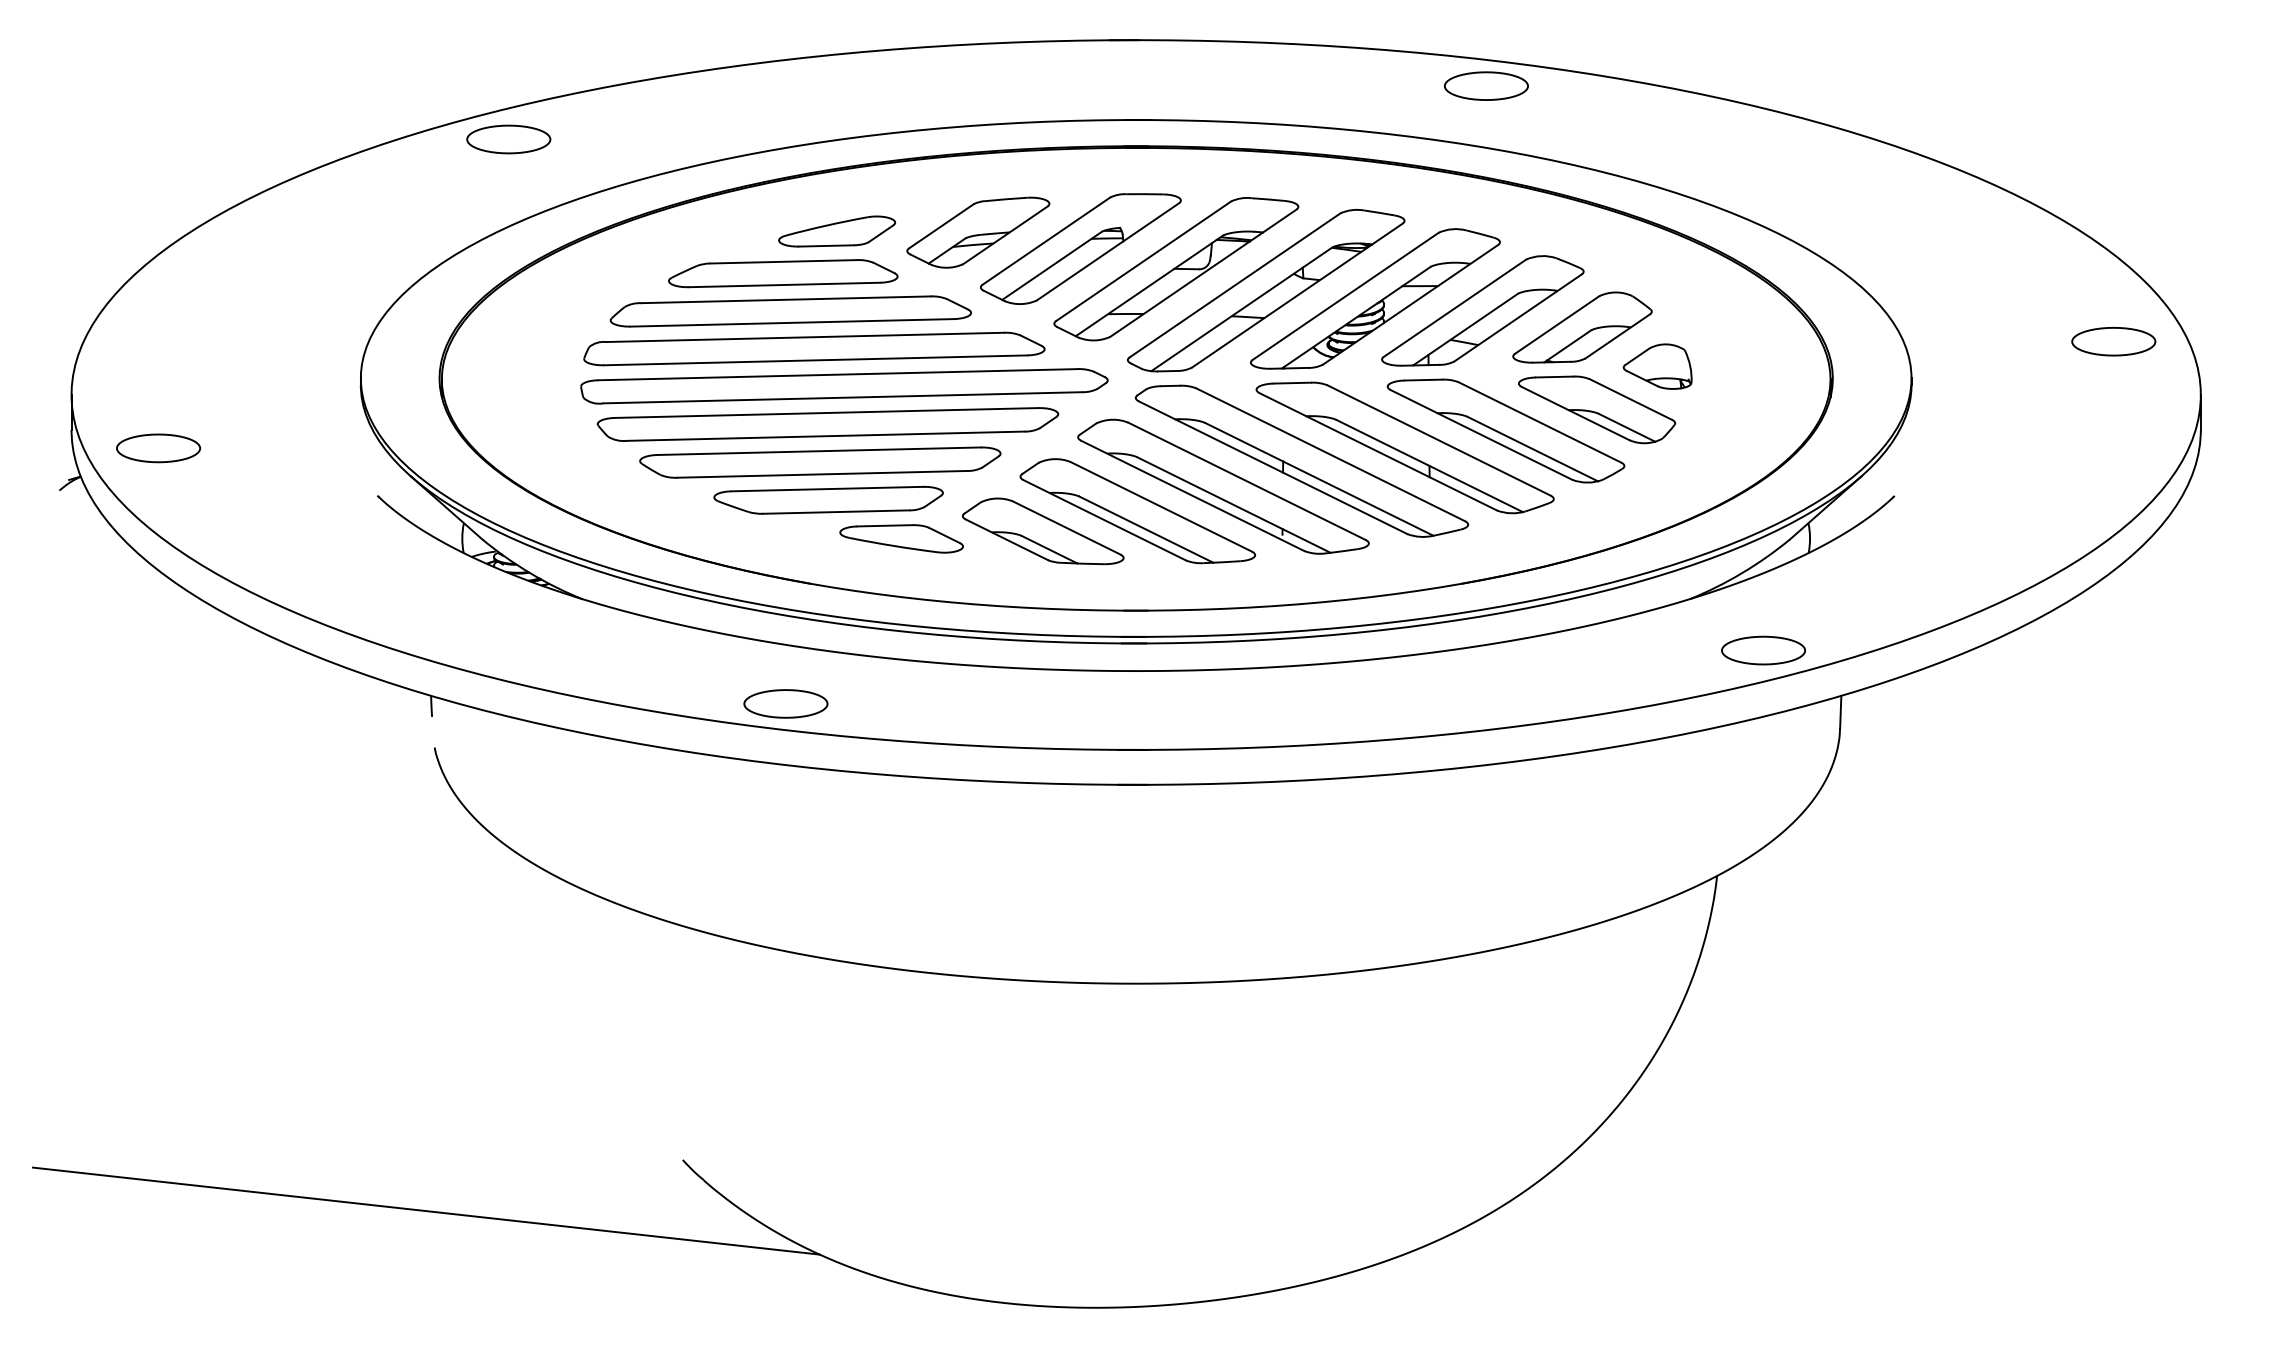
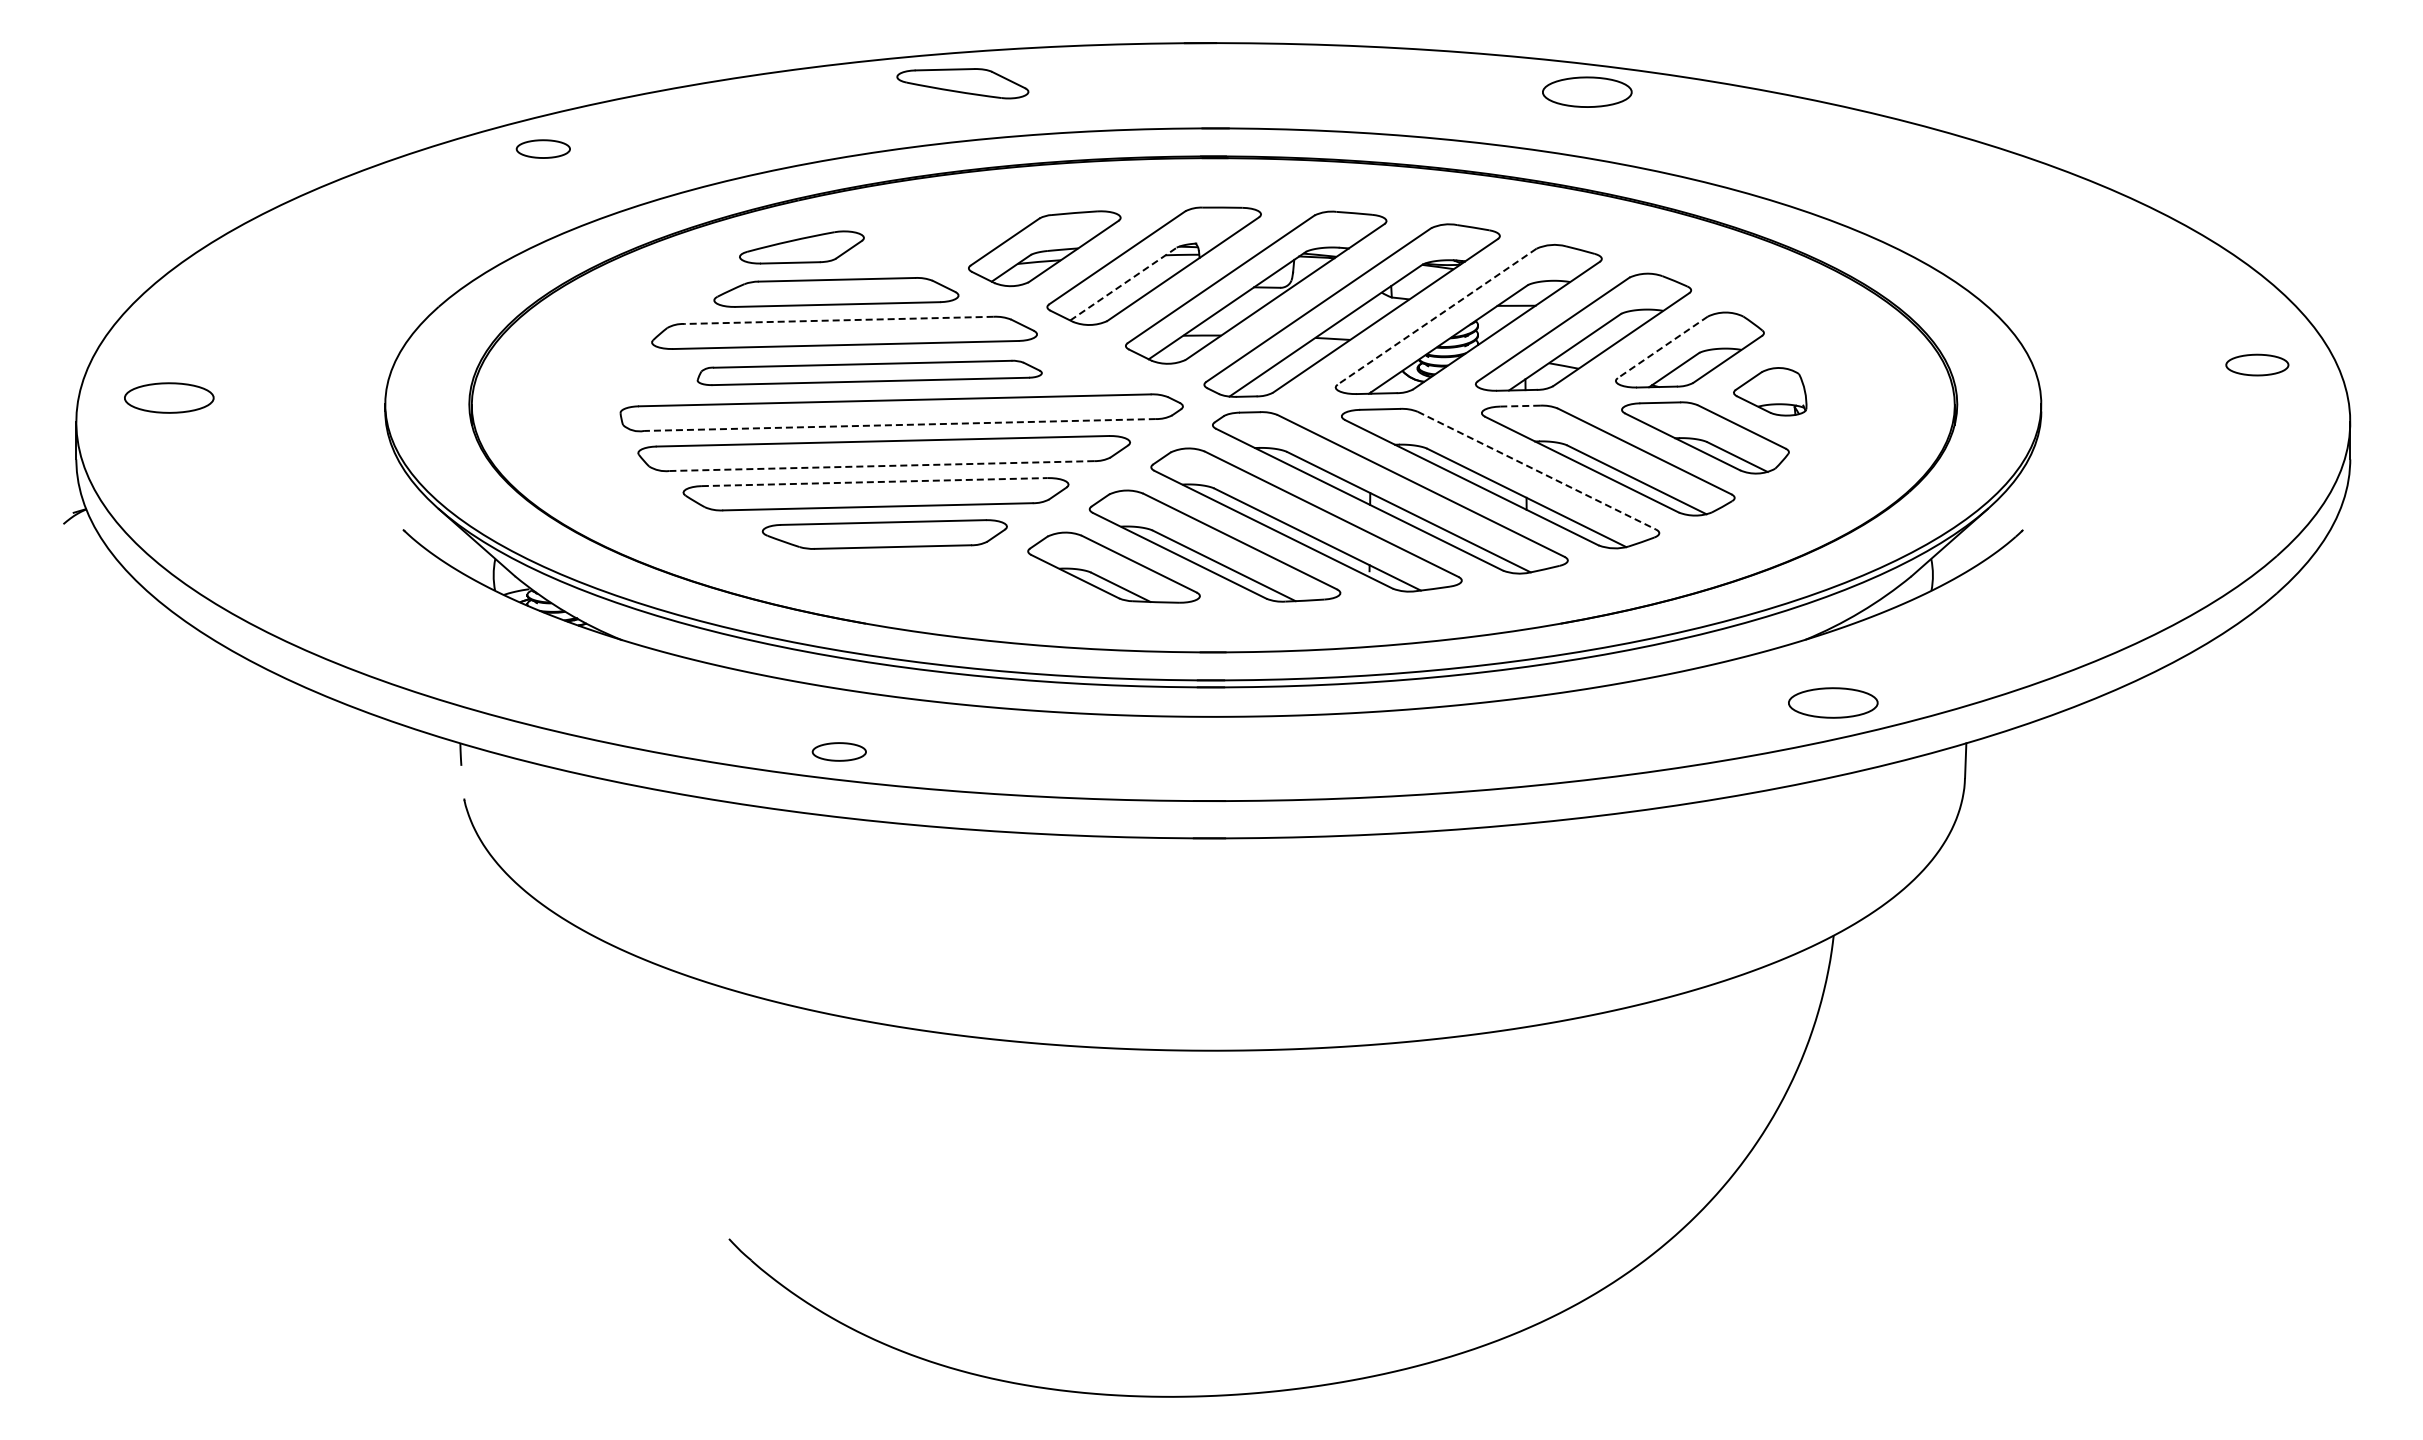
part: (508, 138) -> (543, 148), size x0.6
part: (836, 231) -> (801, 247), moved
line: (1052, 265) -> (1123, 283), solid -> dashed
line: (1345, 296) -> (1436, 316), solid -> dashed
line: (785, 299) -> (838, 320), solid -> dashed
line: (1556, 325) -> (1662, 347), solid -> dashed
part: (2113, 341) -> (2257, 364), size x0.7
part: (814, 348) -> (869, 372), size x0.7
line: (1423, 380) -> (1520, 406), solid -> dashed
line: (842, 398) -> (899, 425), solid -> dashed
line: (825, 436) -> (881, 466), solid -> dashed
line: (1438, 440) -> (1536, 470), solid -> dashed
part: (158, 447) -> (169, 397), moved
line: (818, 451) -> (874, 482), solid -> dashed
part: (901, 538) -> (962, 83), moved
part: (1763, 650) -> (1833, 702), moved
part: (786, 703) -> (839, 751), size x0.6
line: (426, 1211) -> (455, 1293), removed

